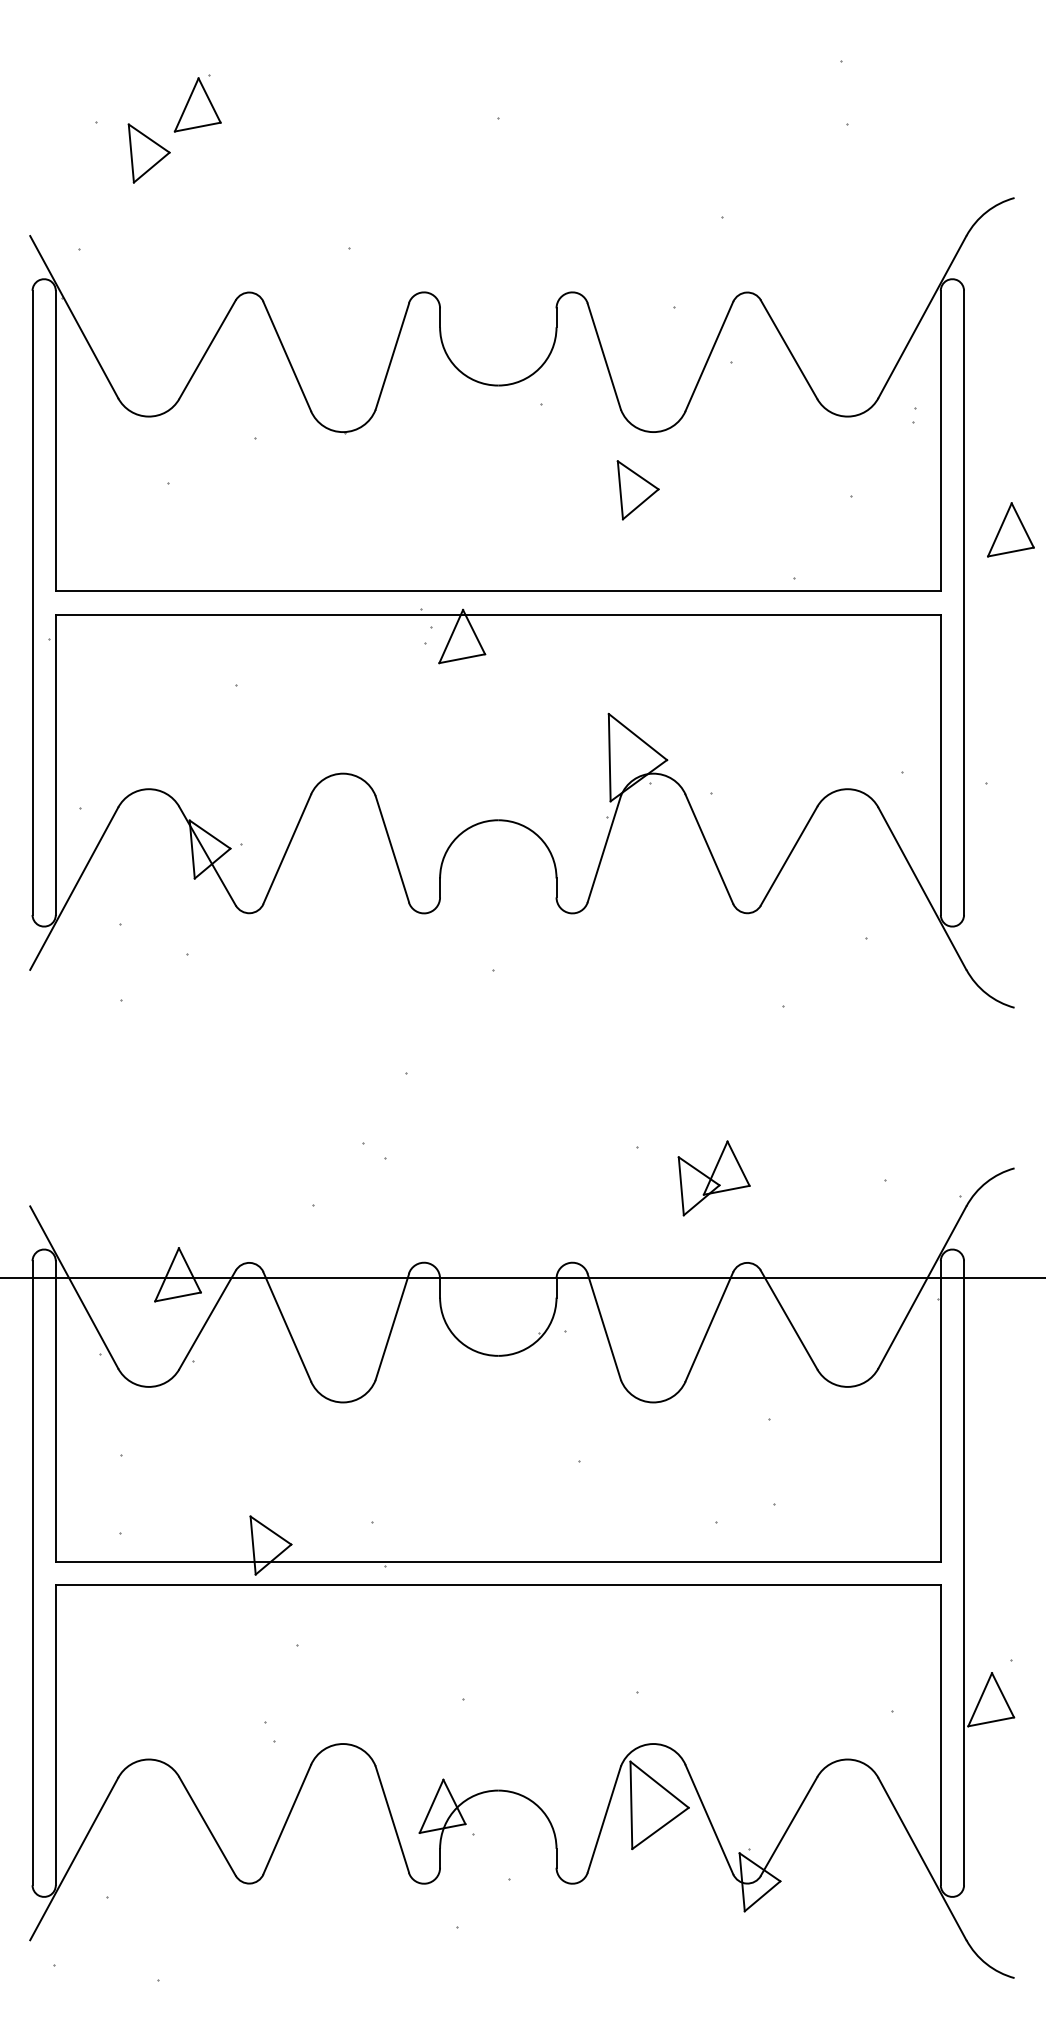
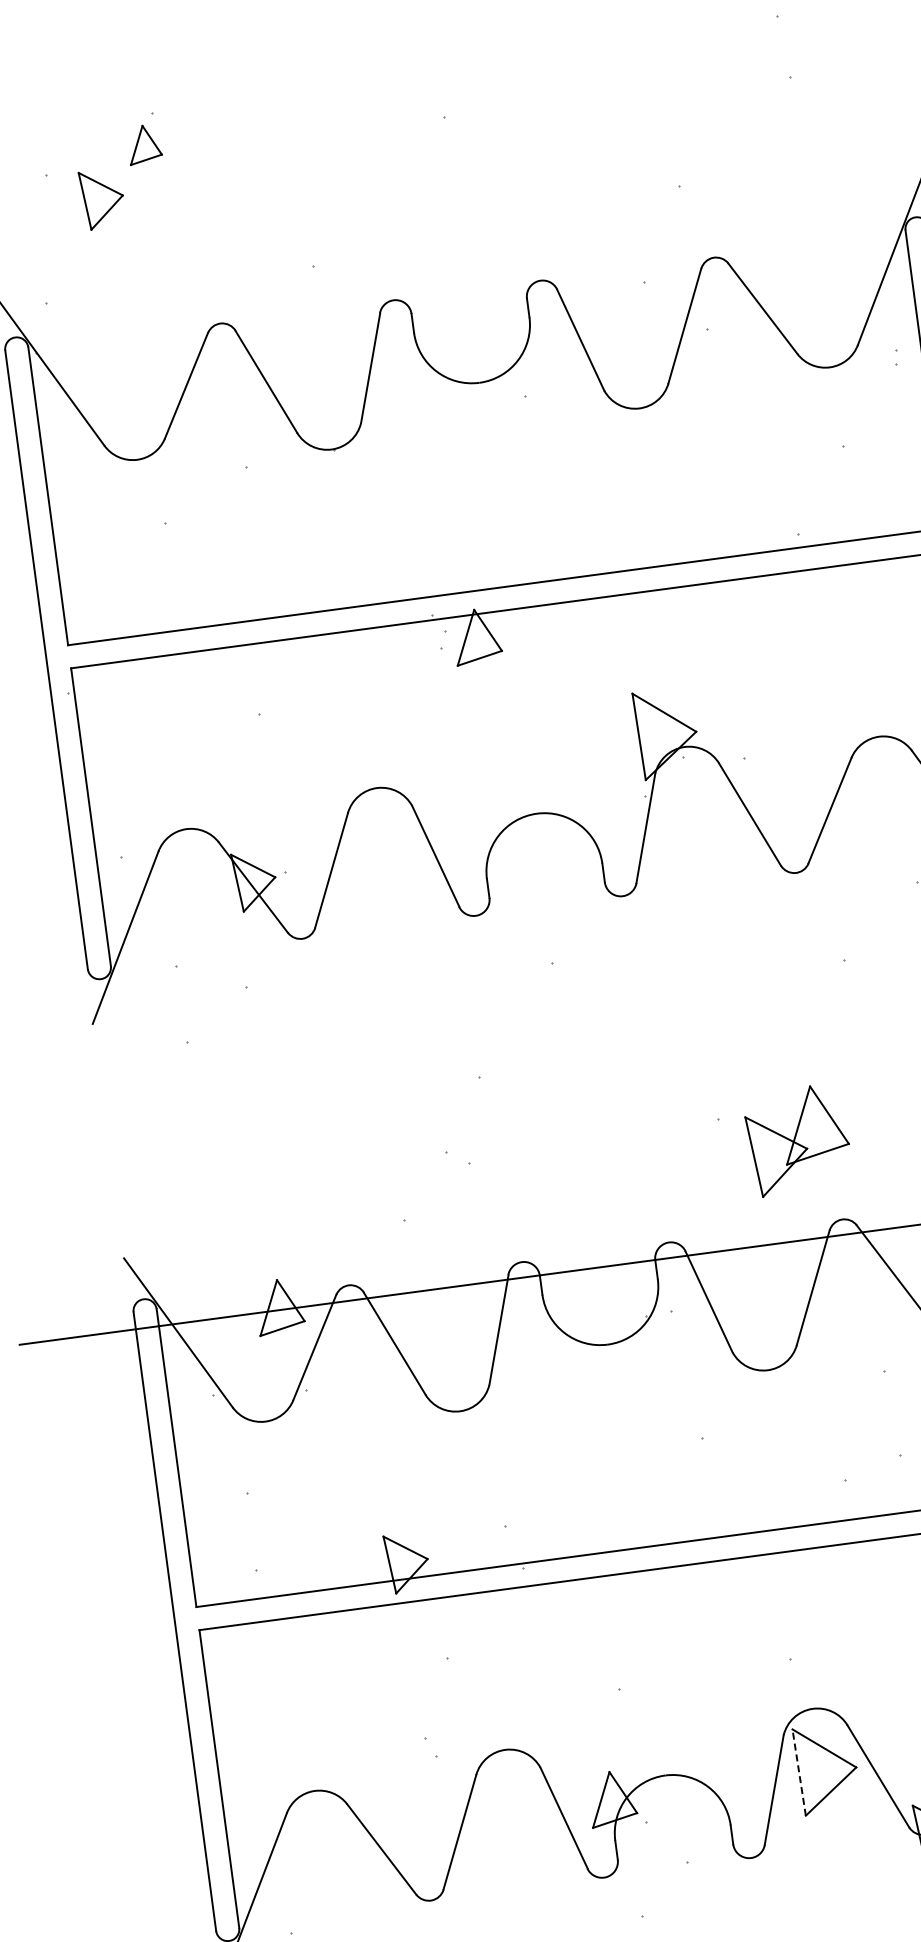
part: (197, 104) -> (144, 144), size x0.7
part: (637, 490) -> (631, 468), removed
part: (713, 1178) -> (797, 1140), size x1.4
line: (631, 1805) -> (799, 1772), solid -> dashed

